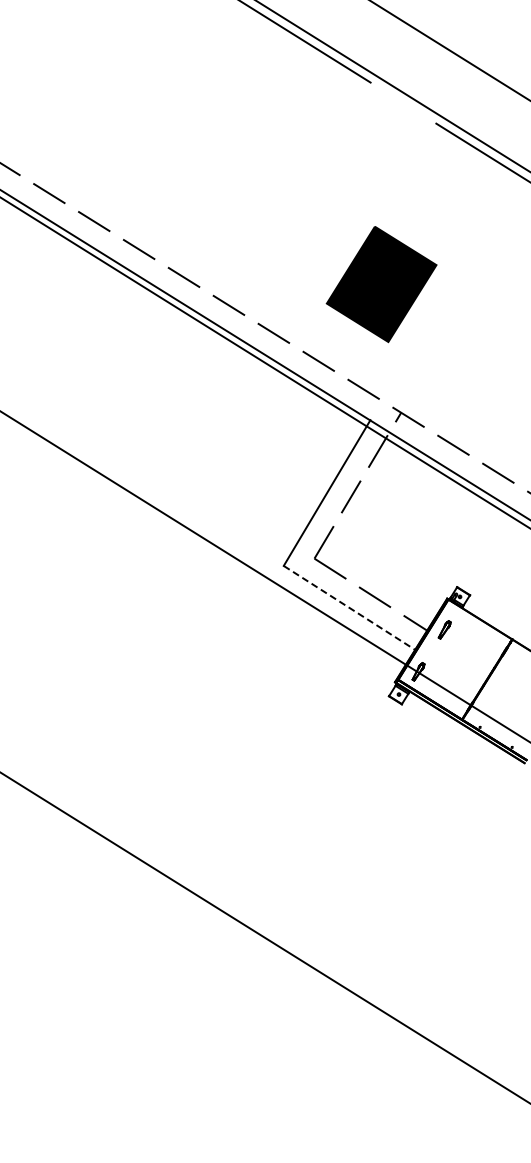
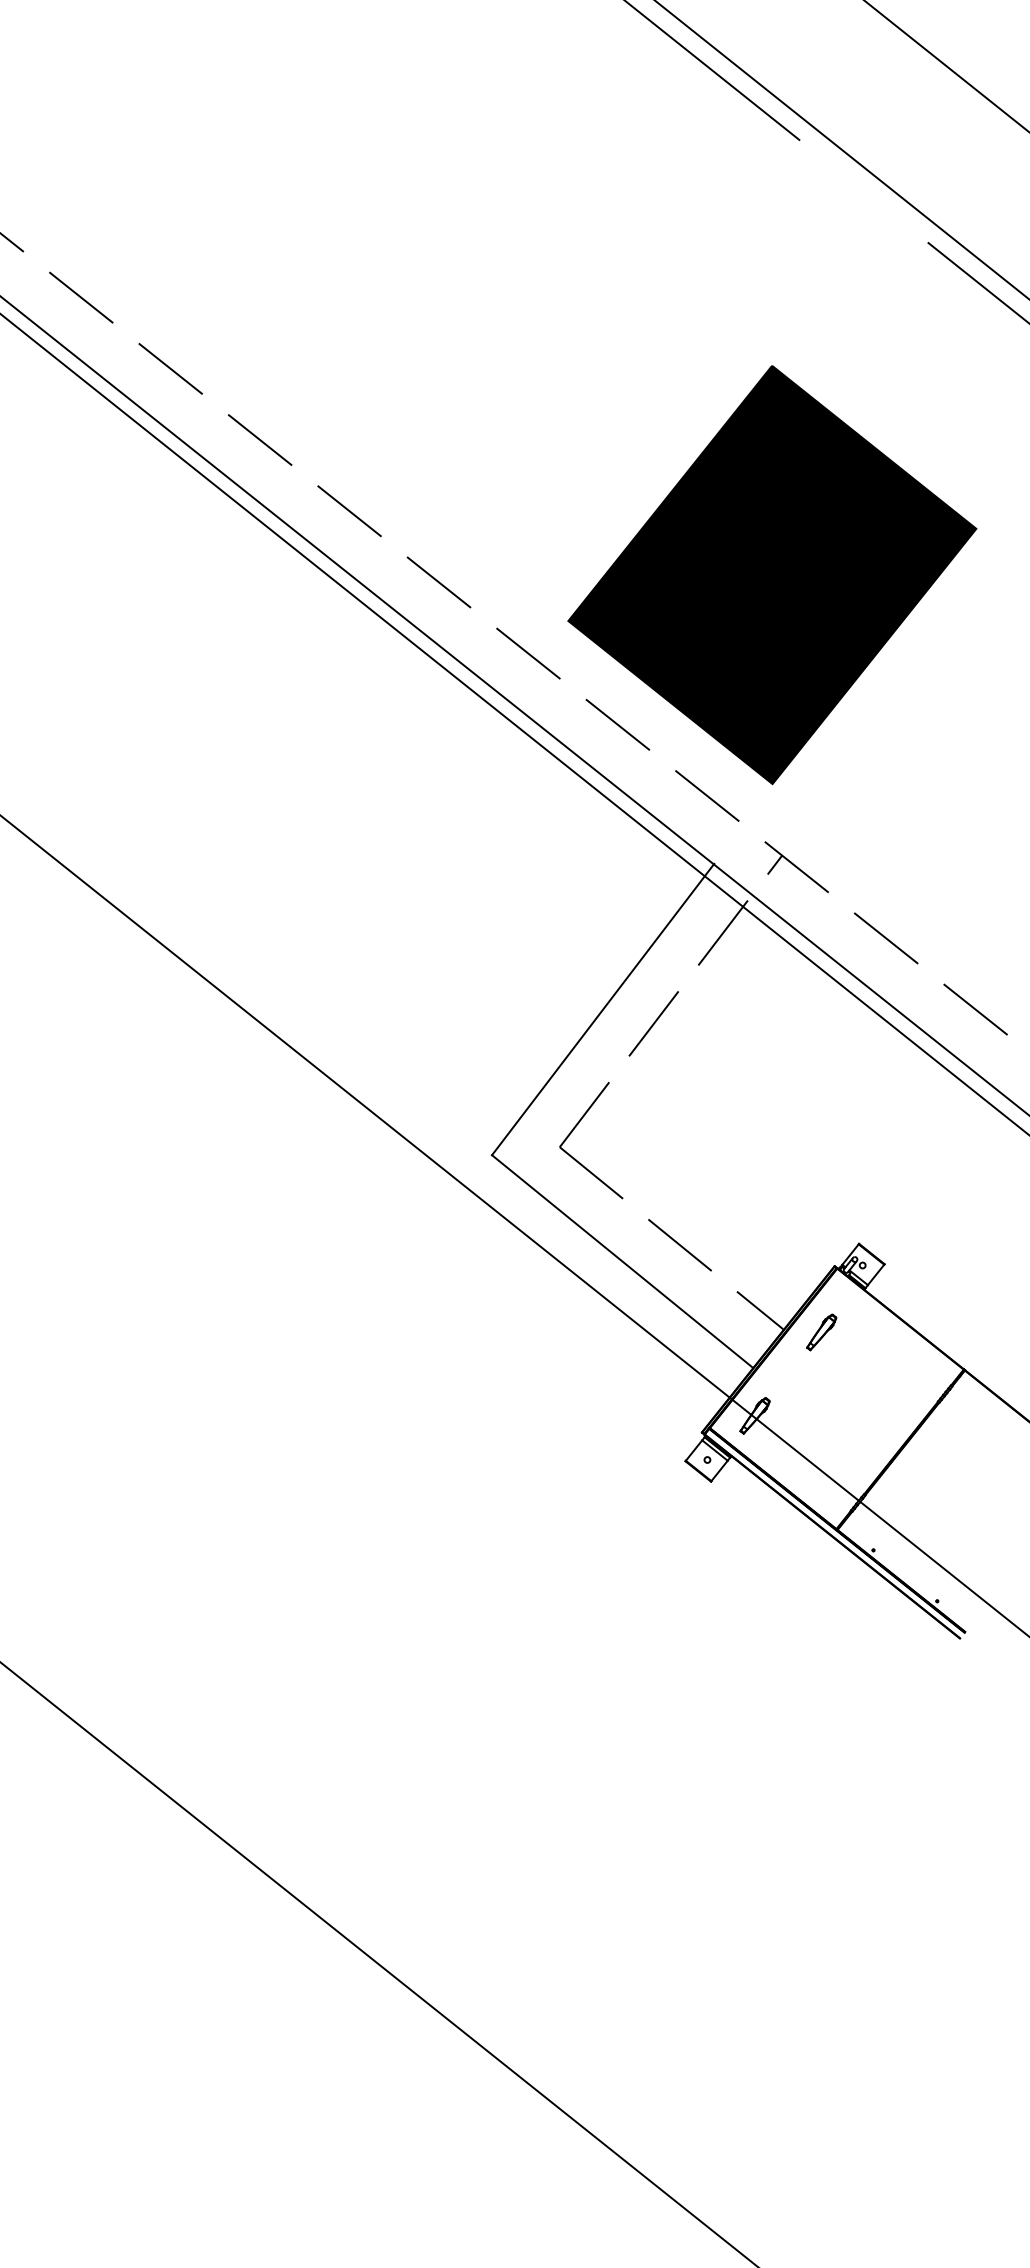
part: (381, 284) -> (771, 575), size x1.67
line: (349, 607) -> (622, 1260), dashed -> solid

